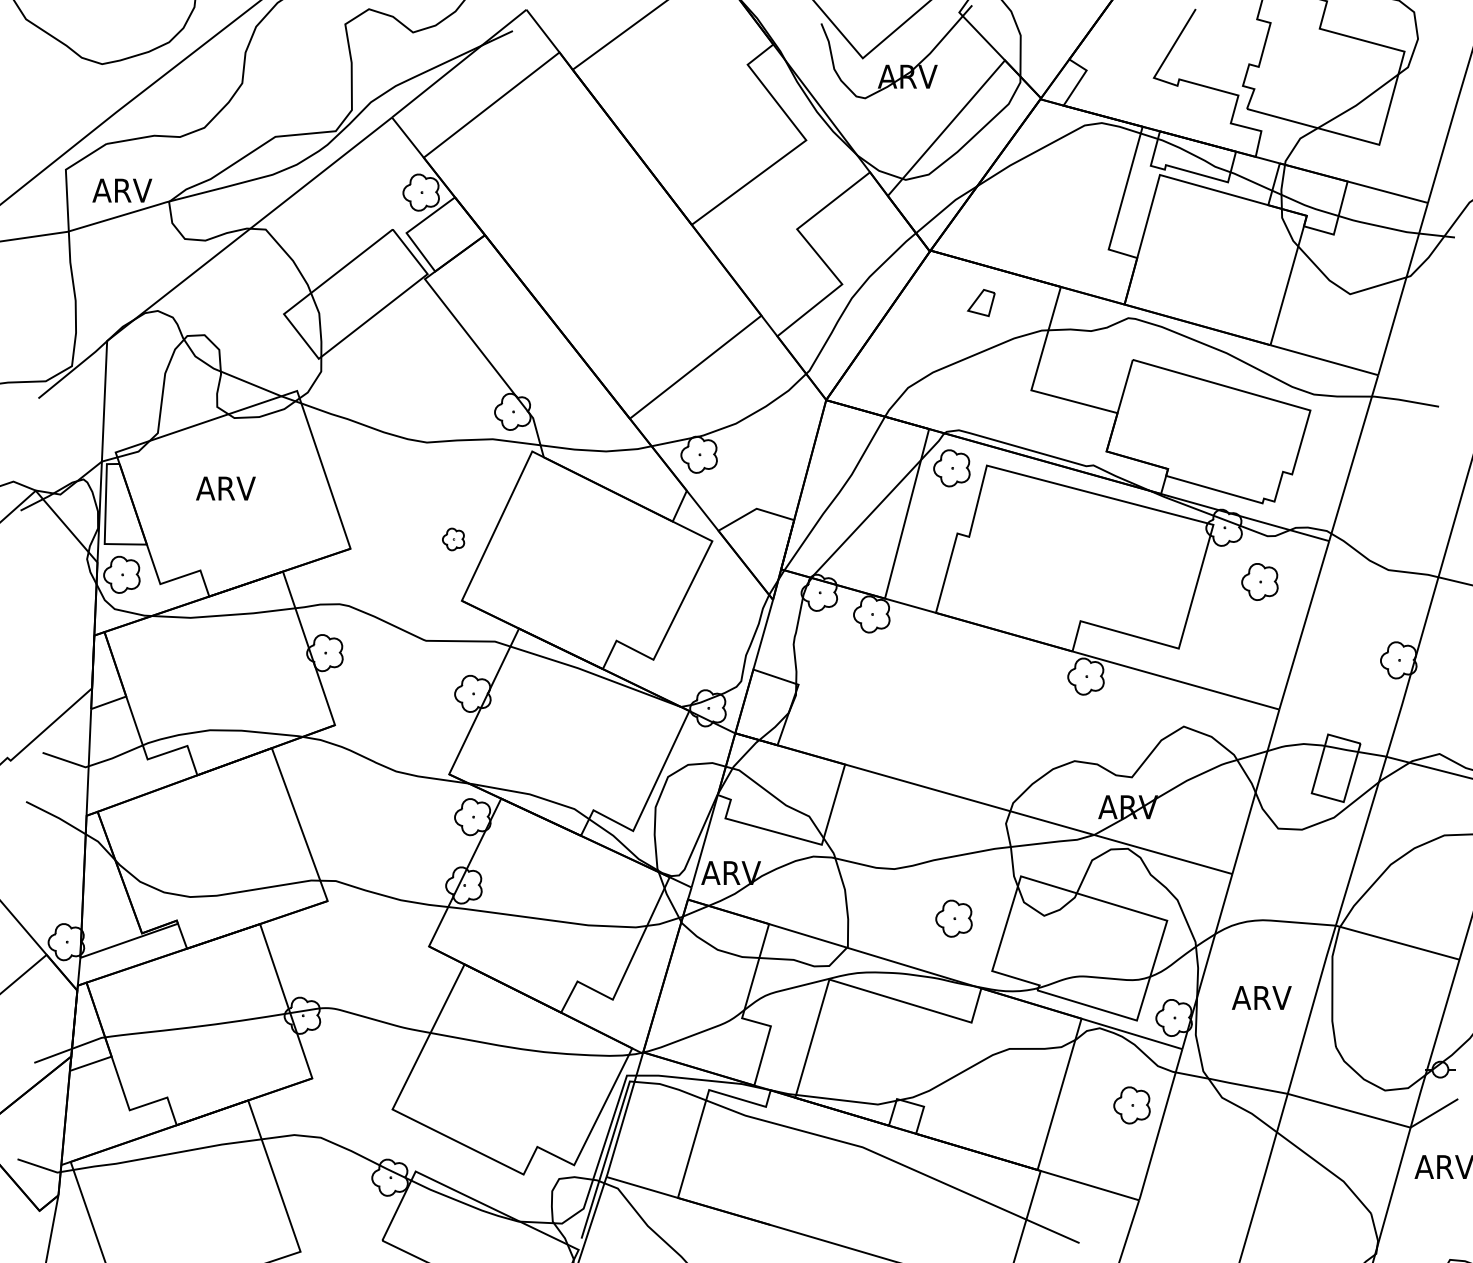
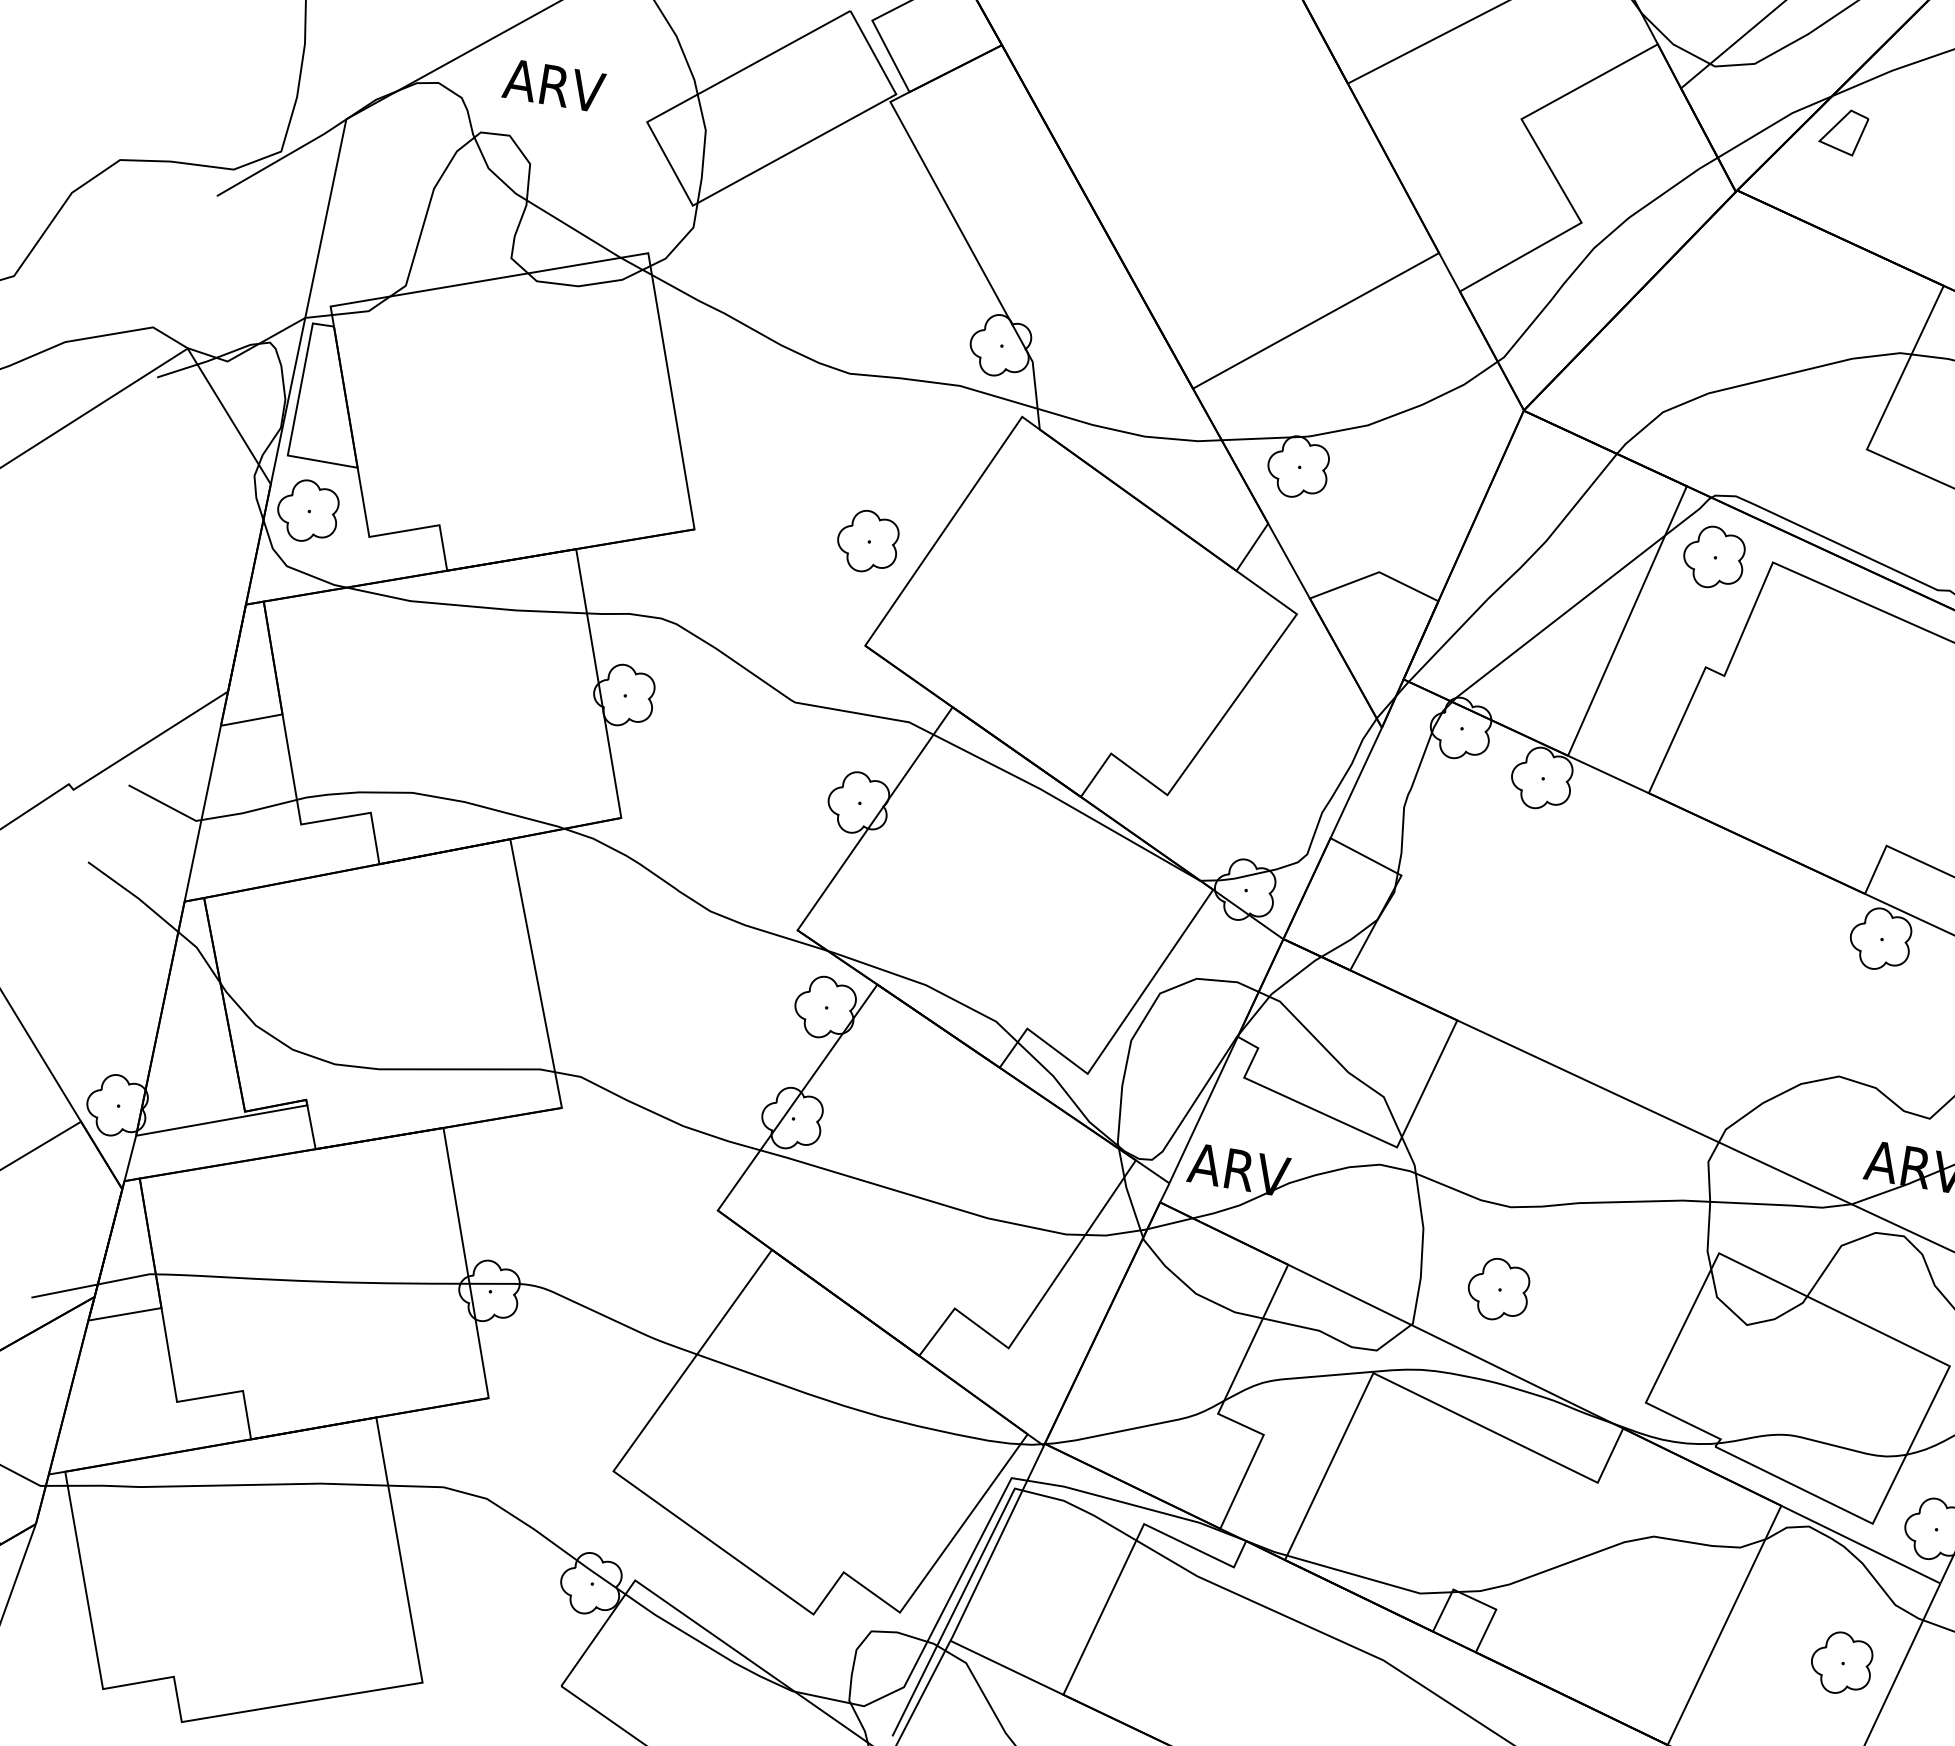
part: (980, 303) -> (1841, 132), moved
text: (225, 488) -> (553, 85), moved
part: (453, 539) -> (867, 541), size x1.67
part: (953, 918) -> (1497, 1289), moved

